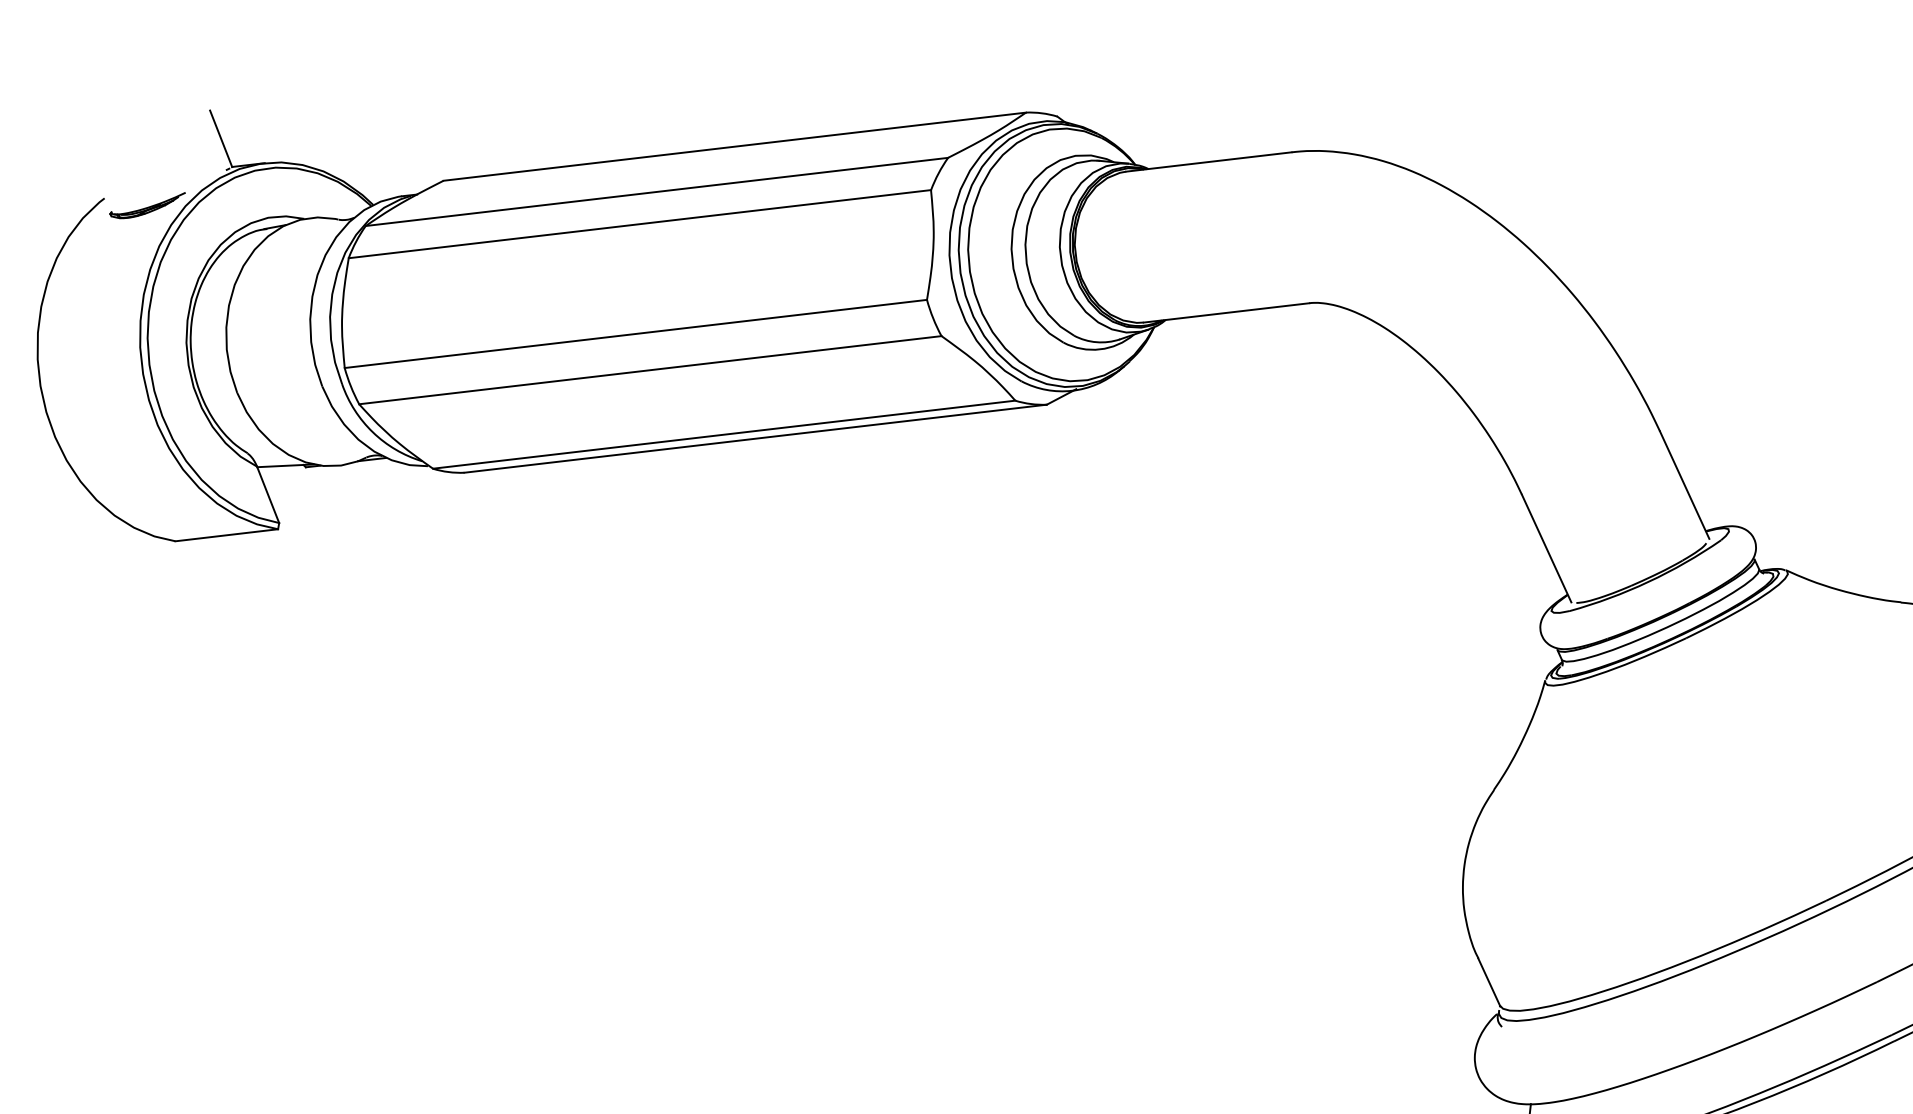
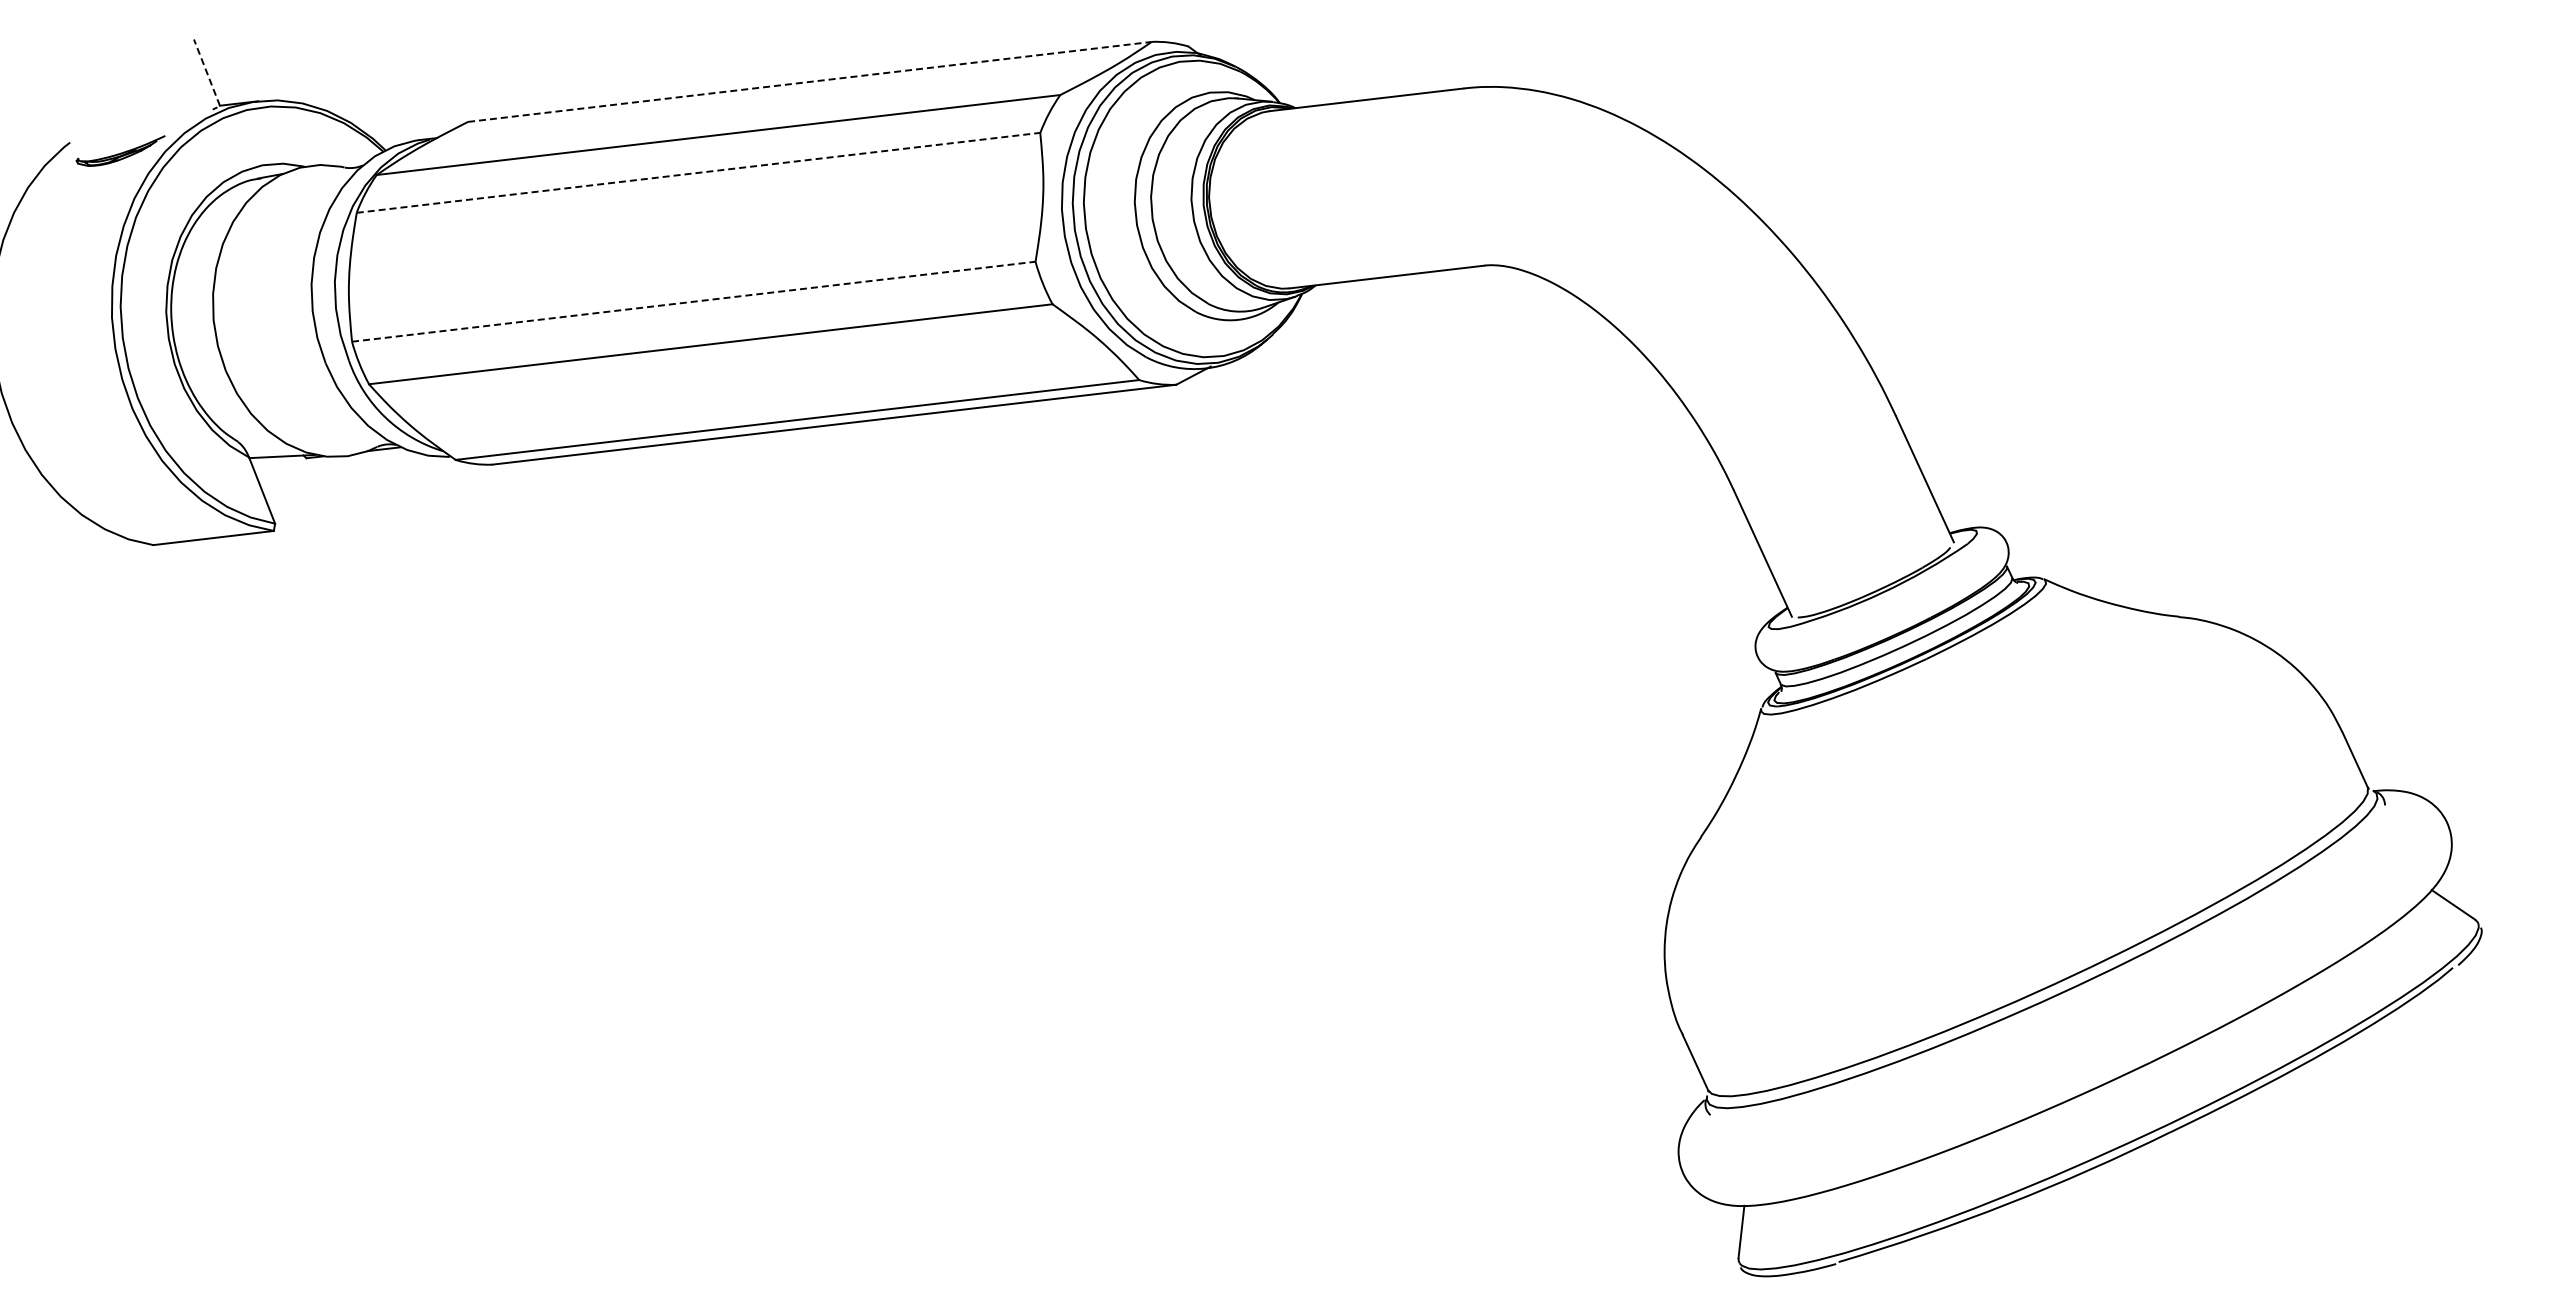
line: (220, 138) -> (206, 72), solid -> dashed
line: (735, 146) -> (810, 81), solid -> dashed
line: (640, 223) -> (699, 172), solid -> dashed
line: (636, 333) -> (694, 301), solid -> dashed

